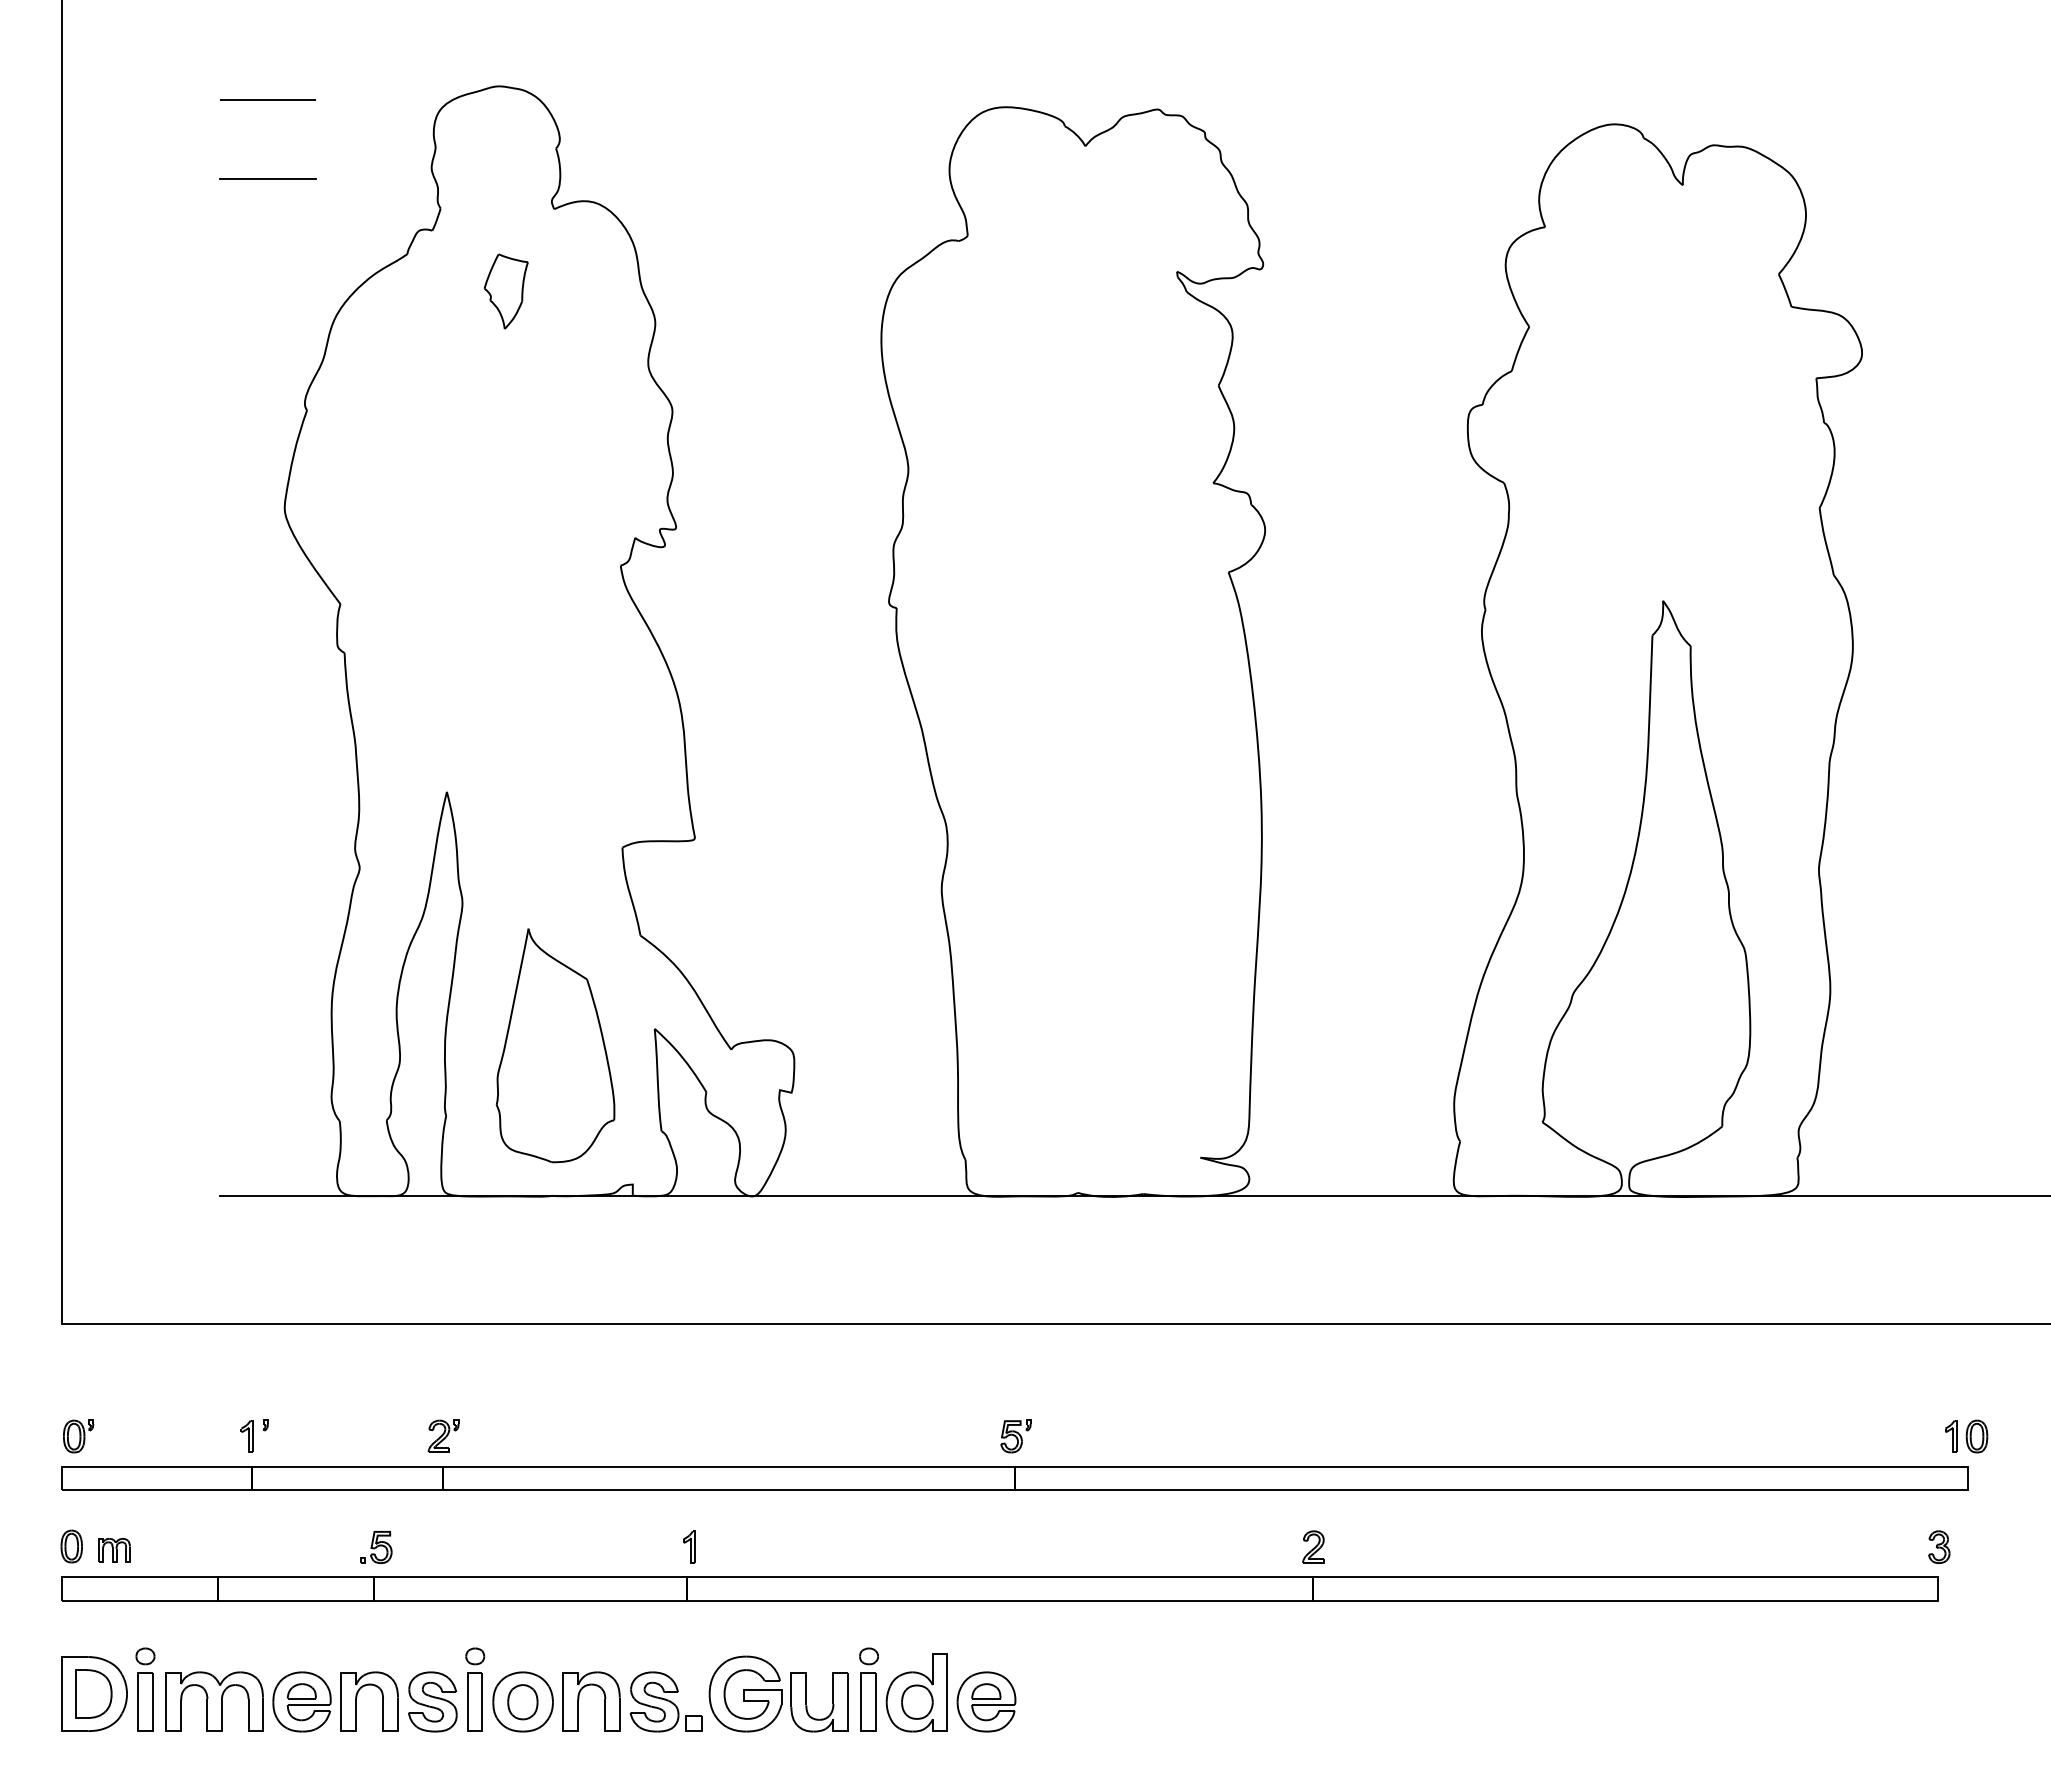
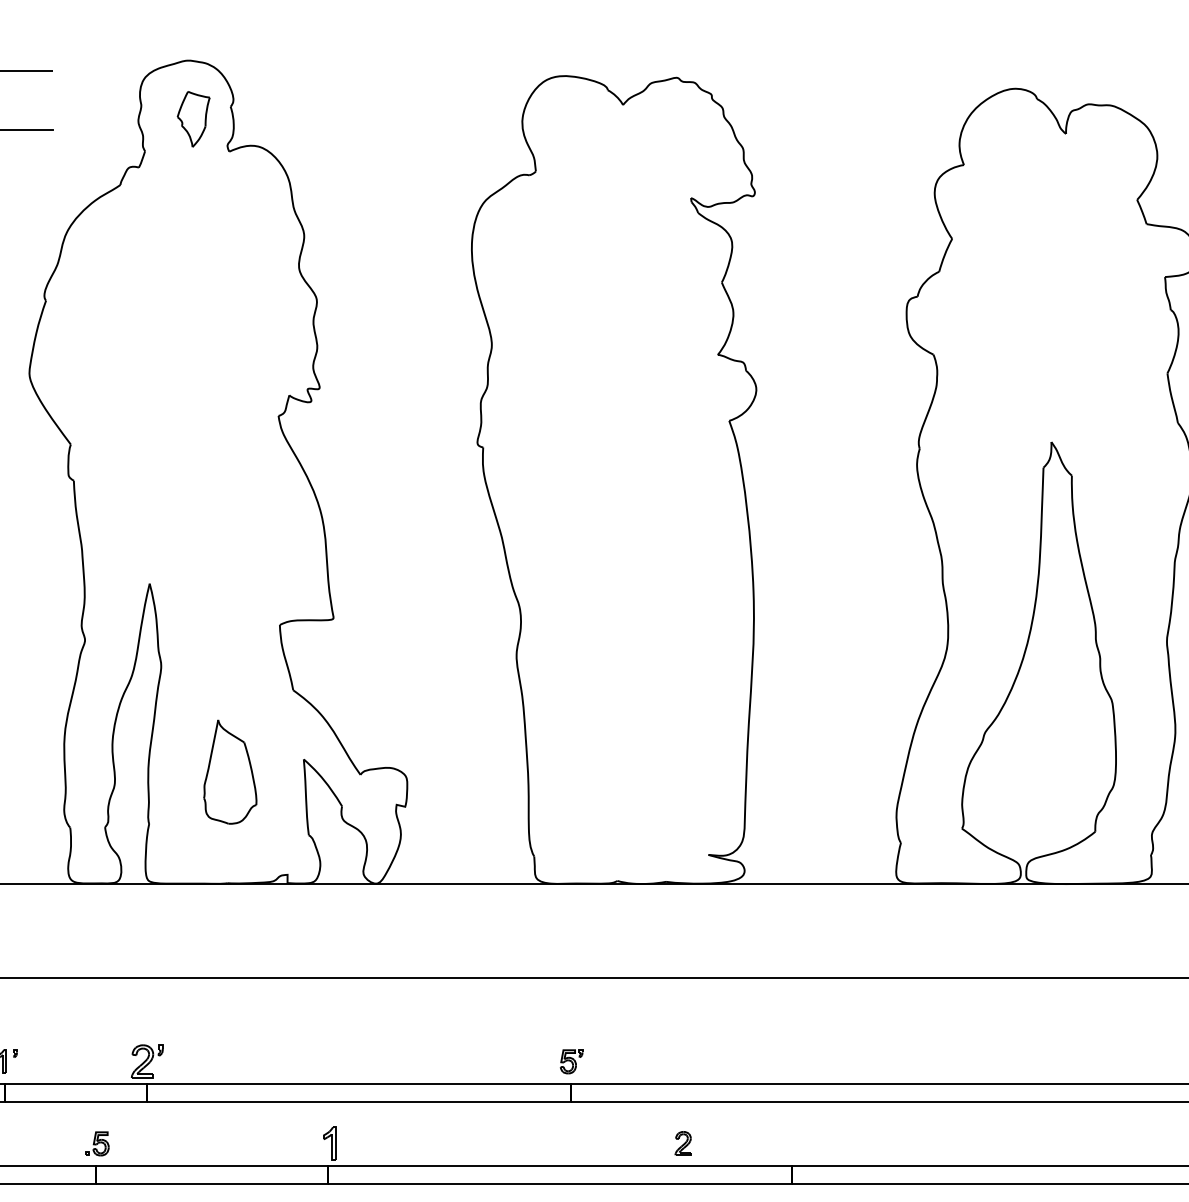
part: (505, 291) -> (193, 119), moved
part: (555, 1045) -> (230, 771), size x0.6
part: (443, 1435) -> (147, 1060), size x1.4
part: (689, 1546) -> (329, 1143), size x1.4
part: (1313, 1546) -> (683, 1143), moved

